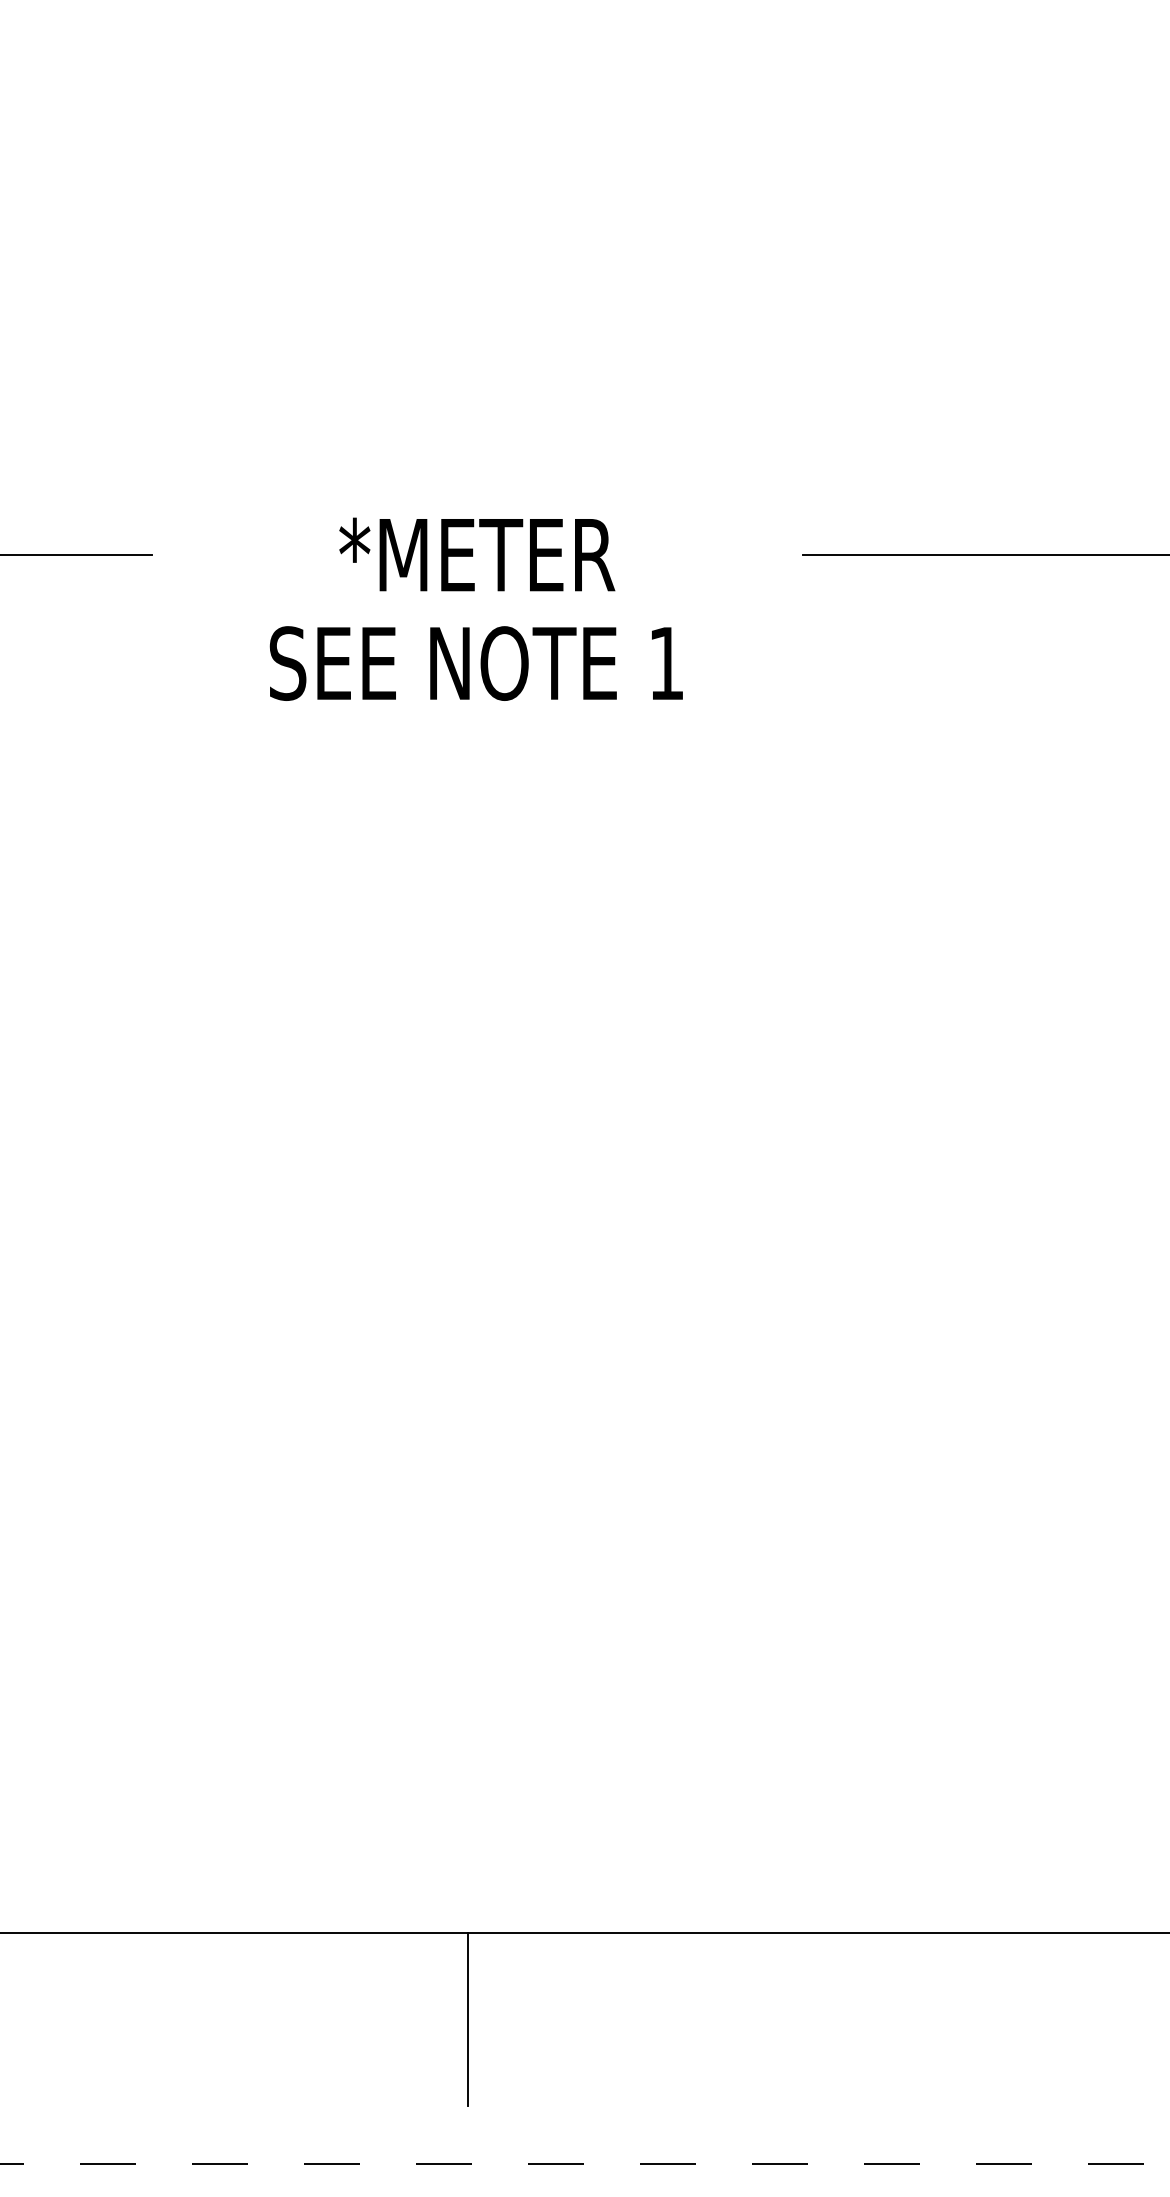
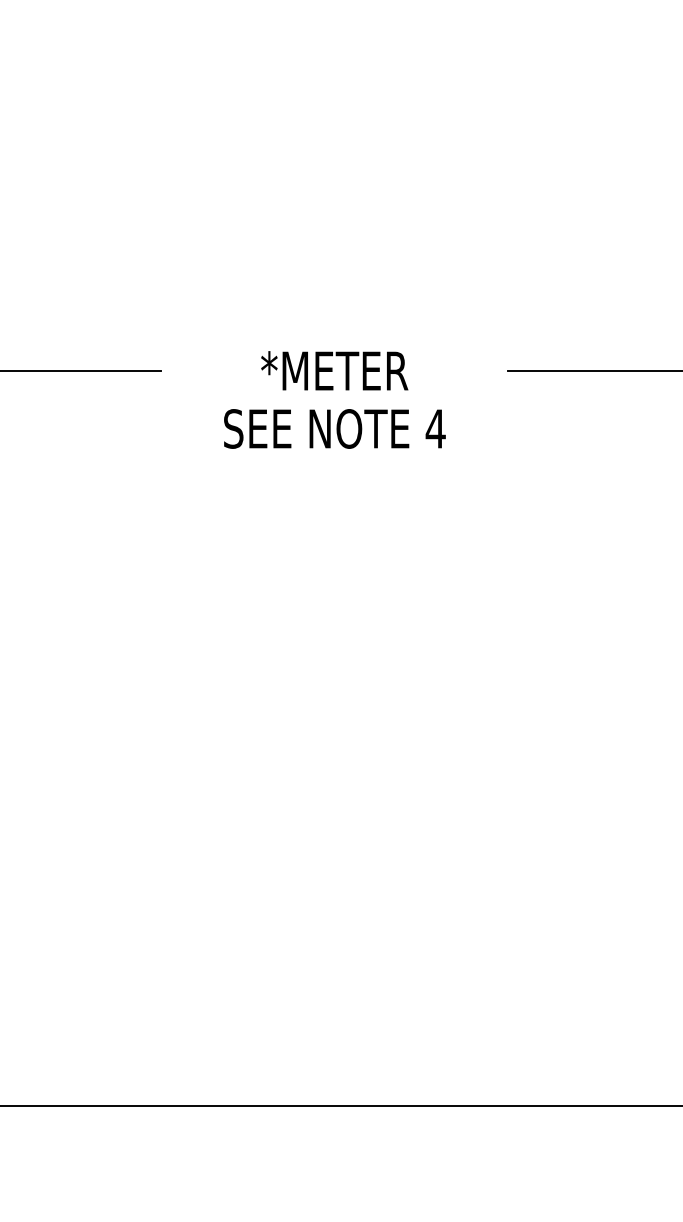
text: (666, 662) -> (435, 428), 1 -> 4
line: (467, 2019) -> (329, 1152), removed

